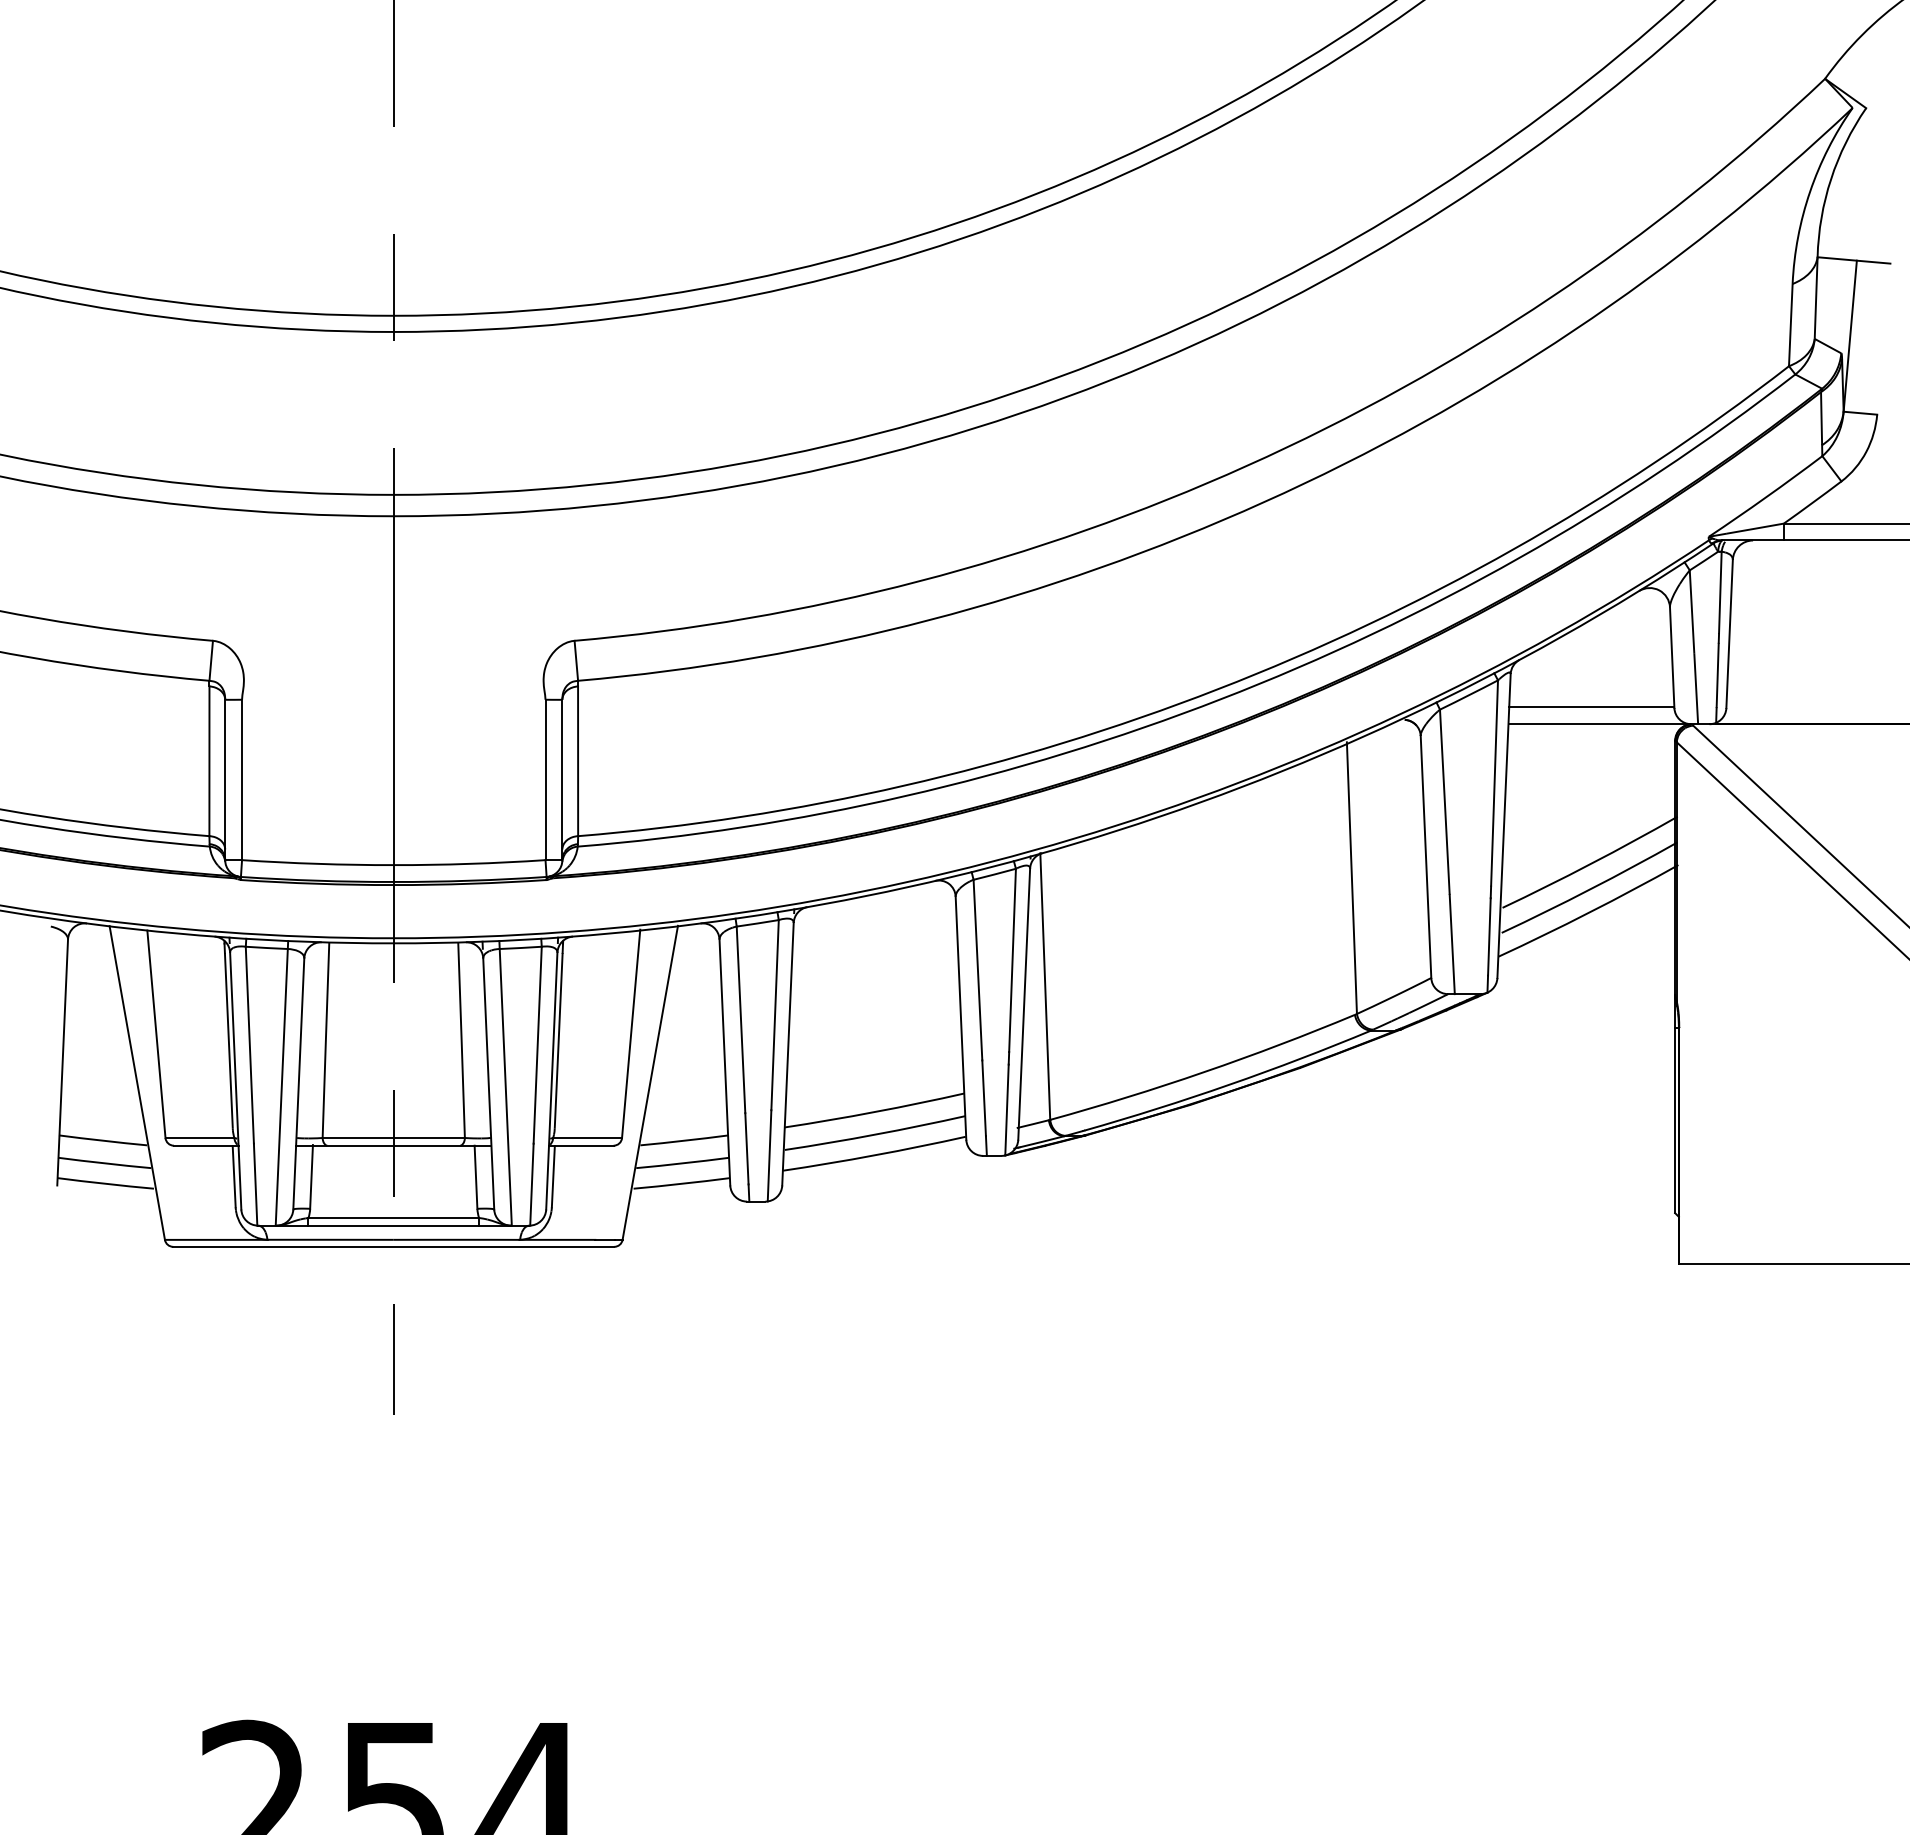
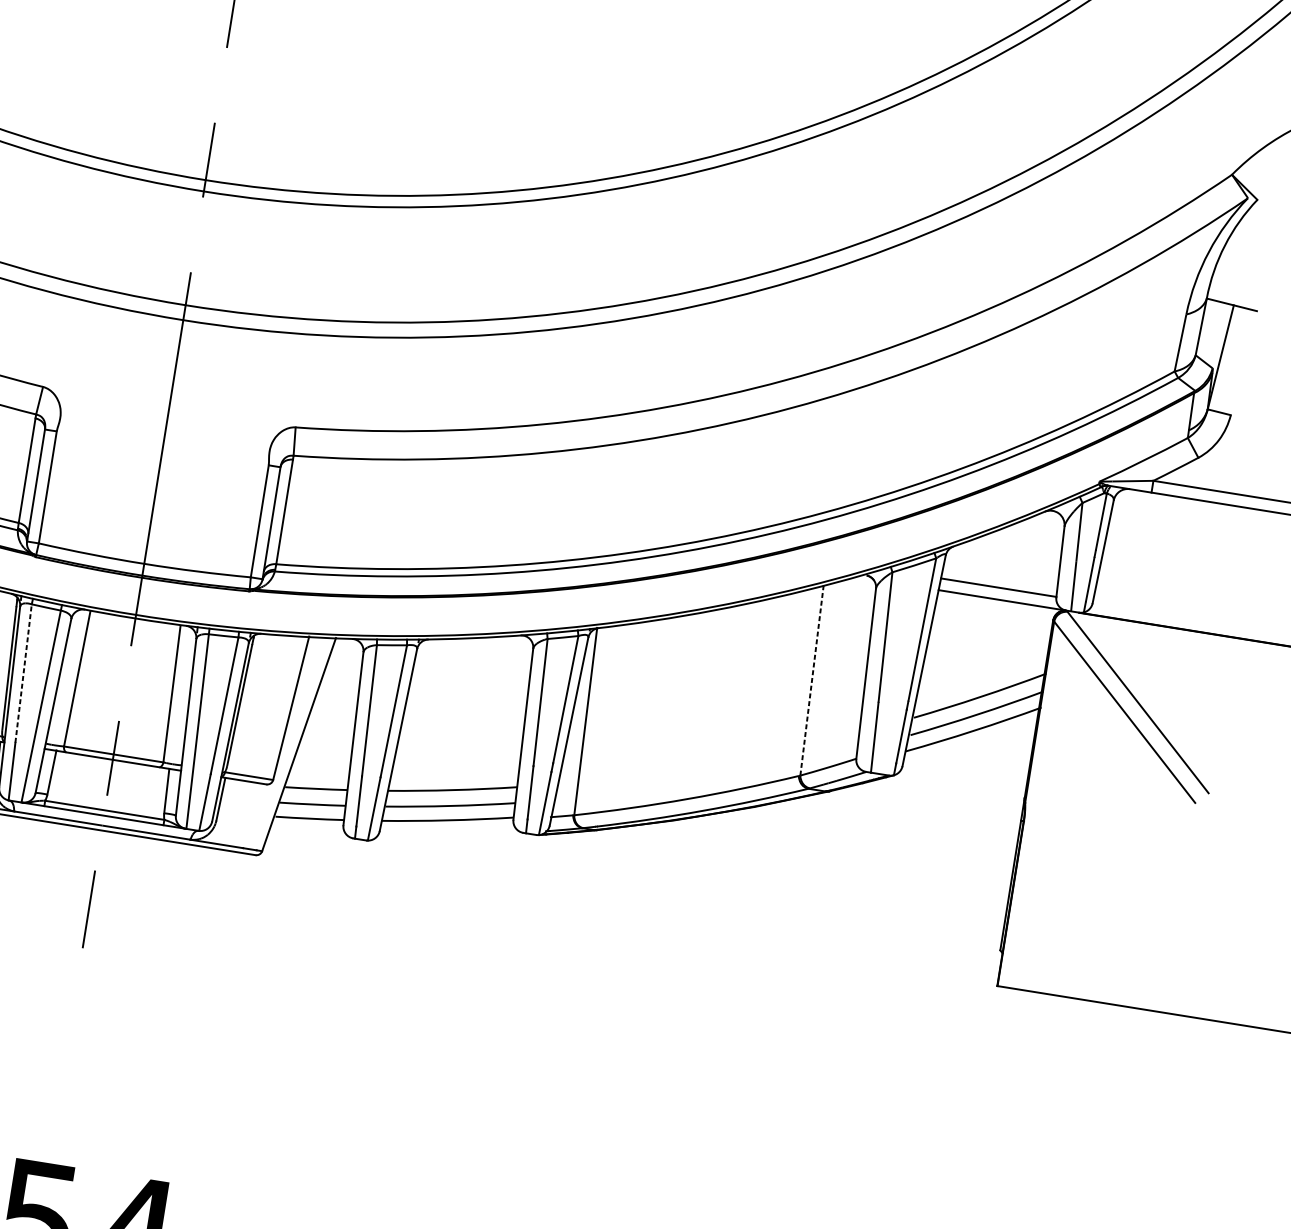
line: (1351, 878) -> (811, 680), solid -> dashed
line: (249, 1045) -> (23, 673), solid -> dashed

